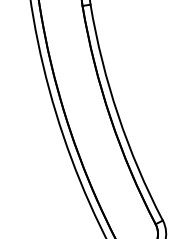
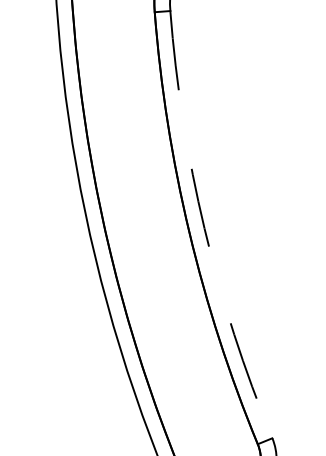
arc: (118, 115) -> (205, 228), solid -> dashed

